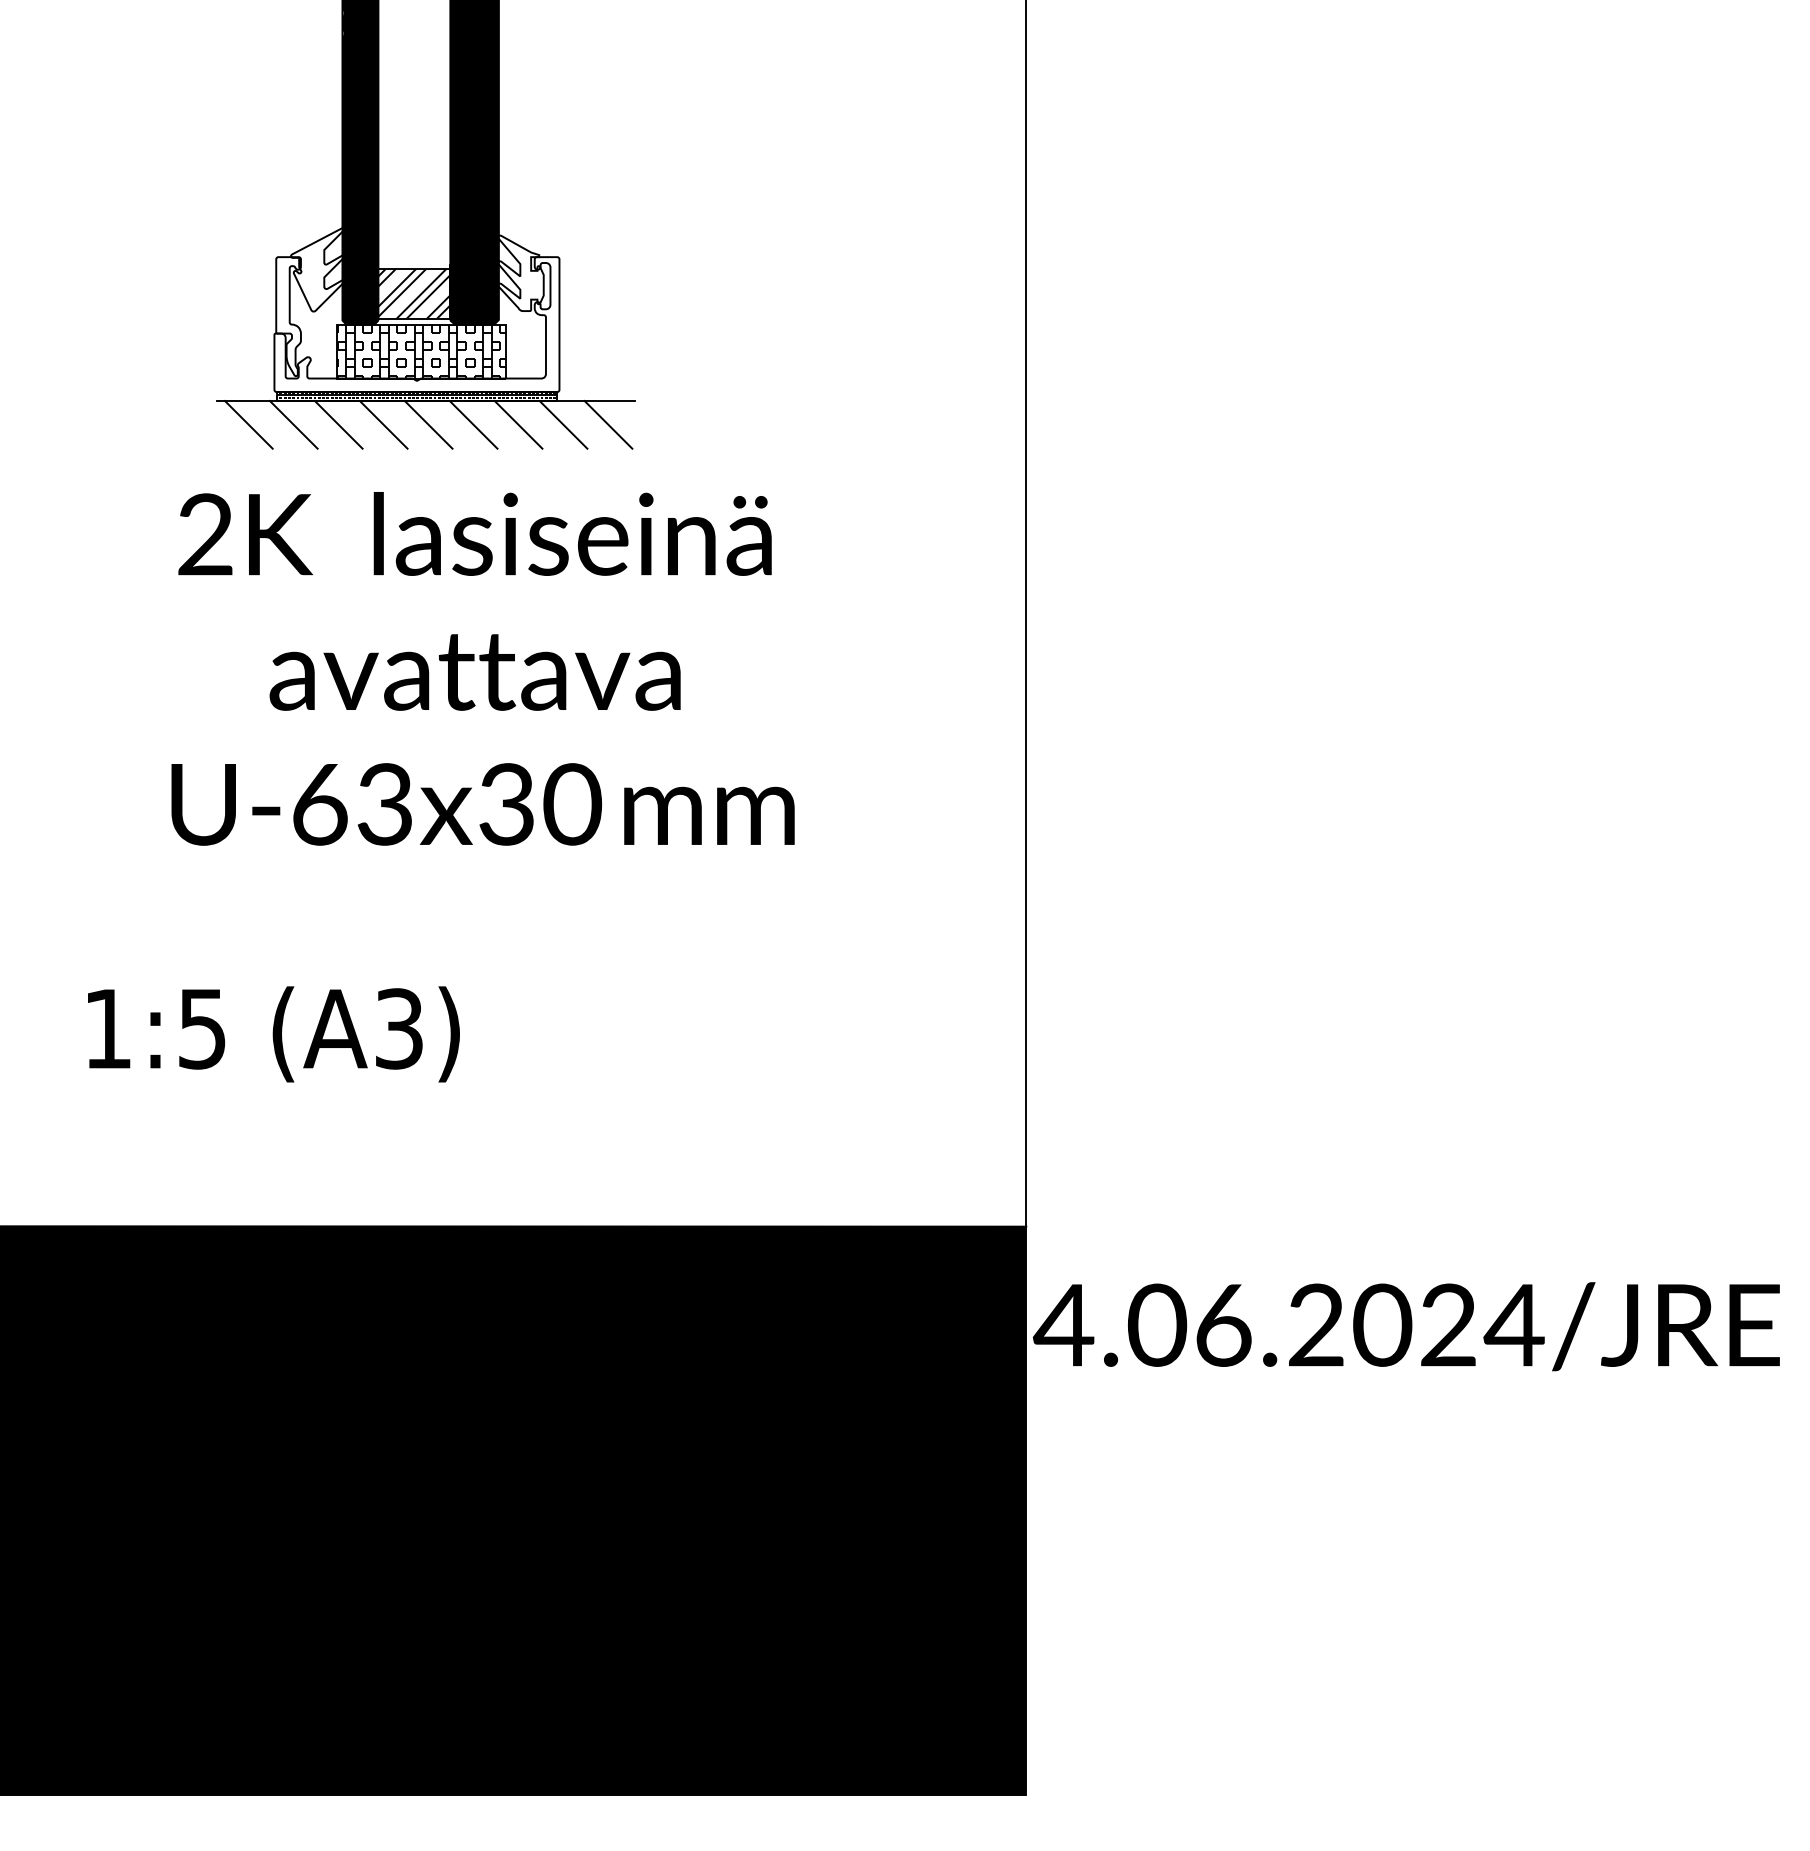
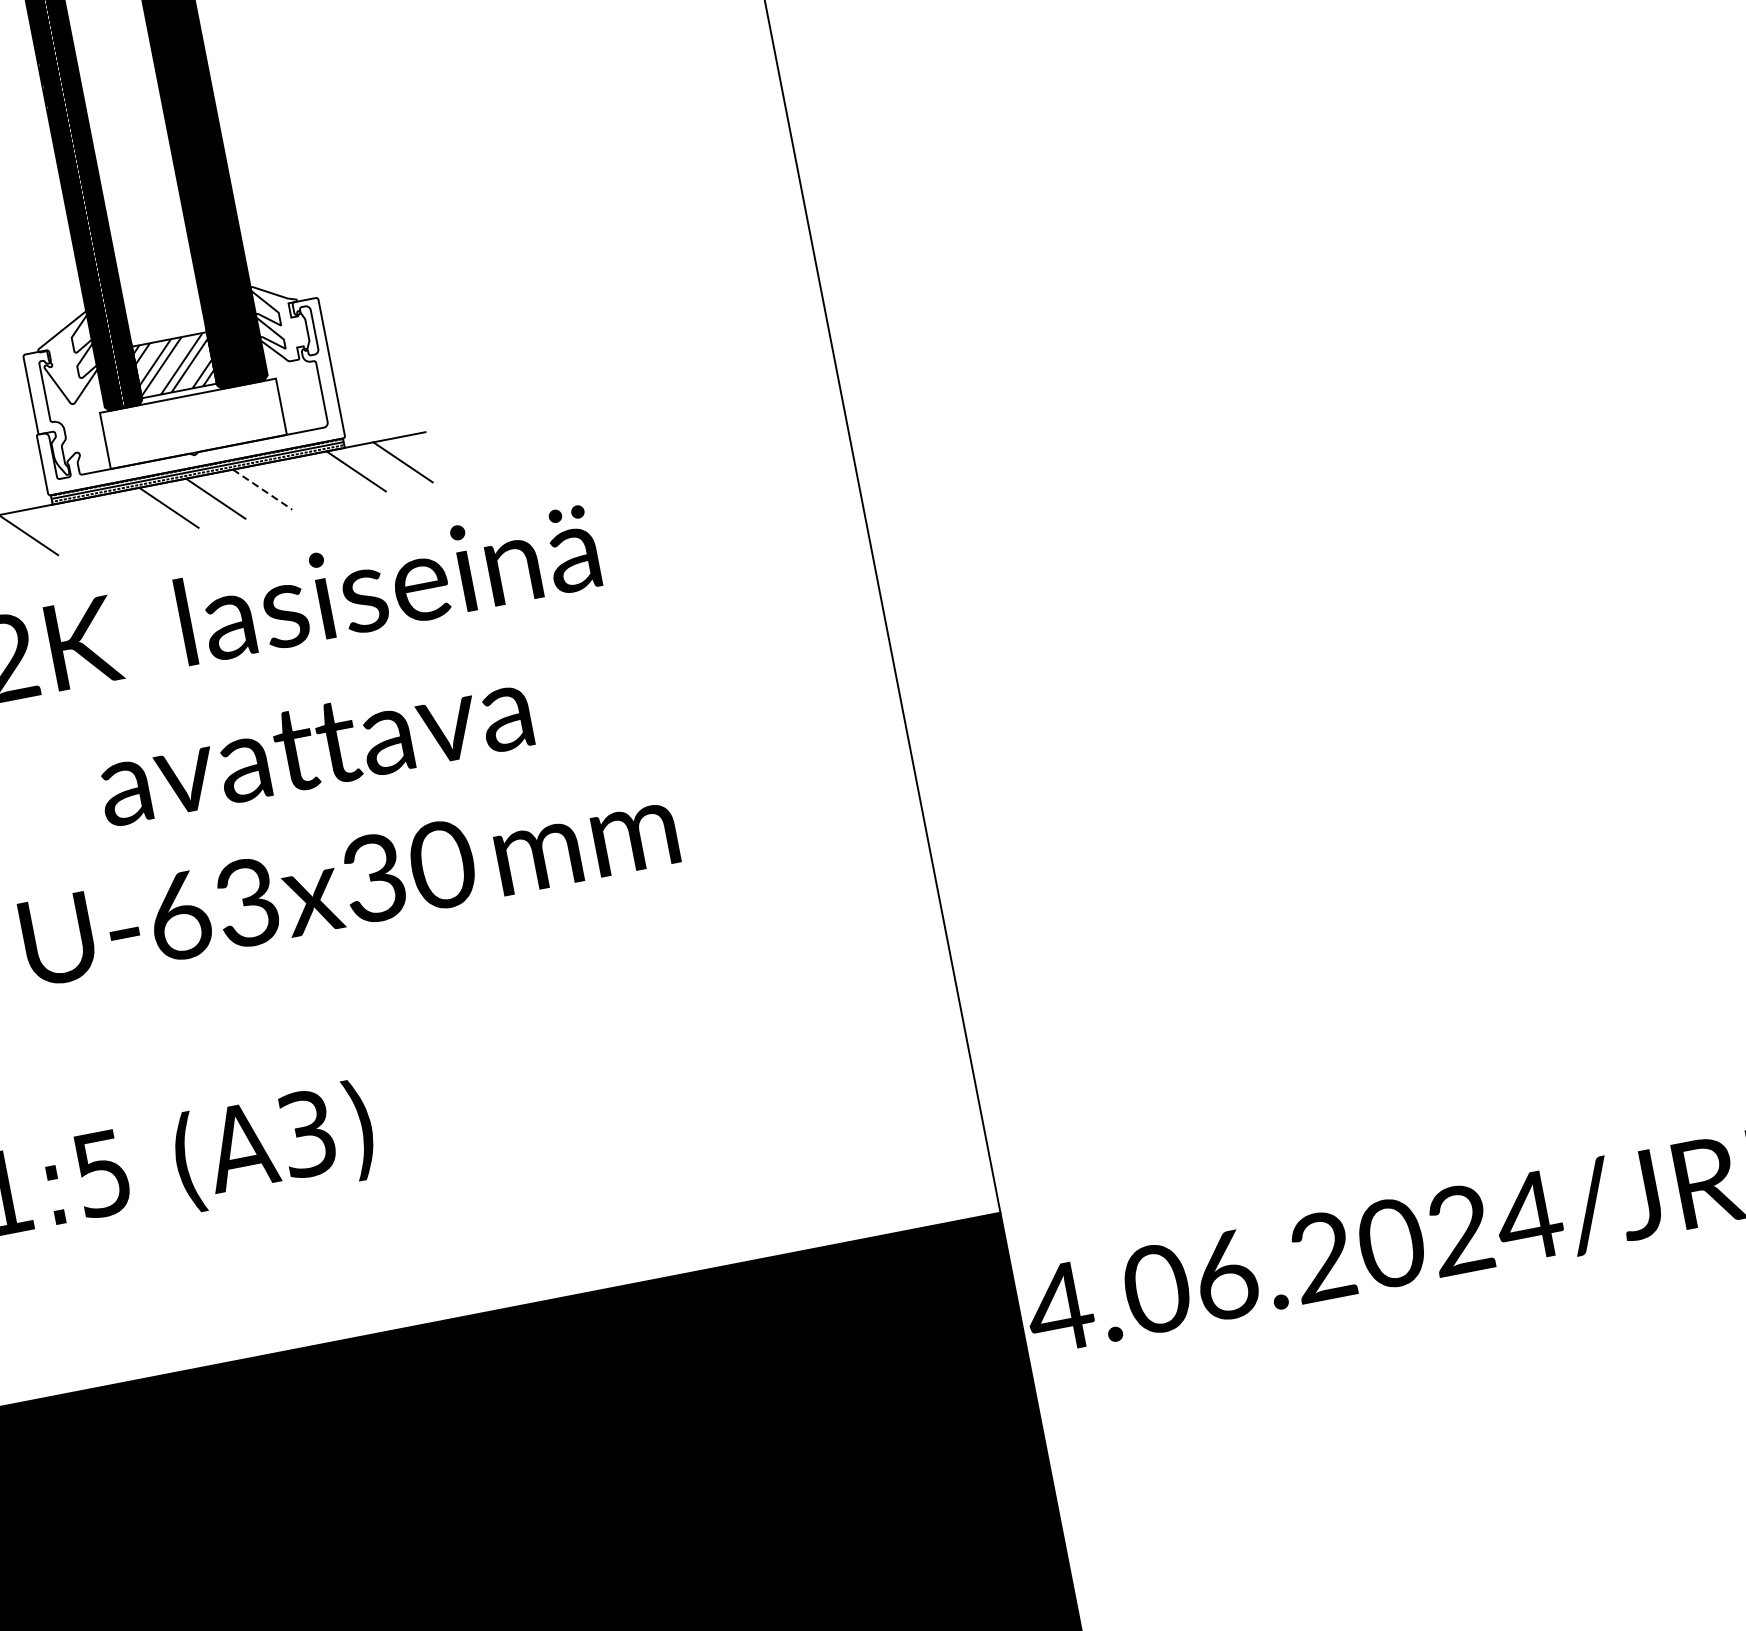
hatch: (420, 351) -> (192, 423), removed
line: (293, 424) -> (74, 525), removed
line: (338, 424) -> (121, 516), removed
line: (473, 424) -> (262, 489), solid -> dashed
line: (518, 424) -> (309, 480), removed

